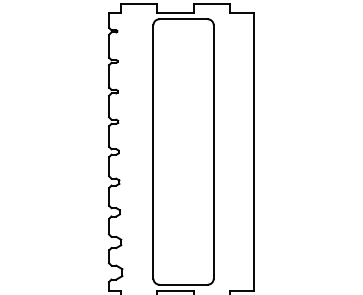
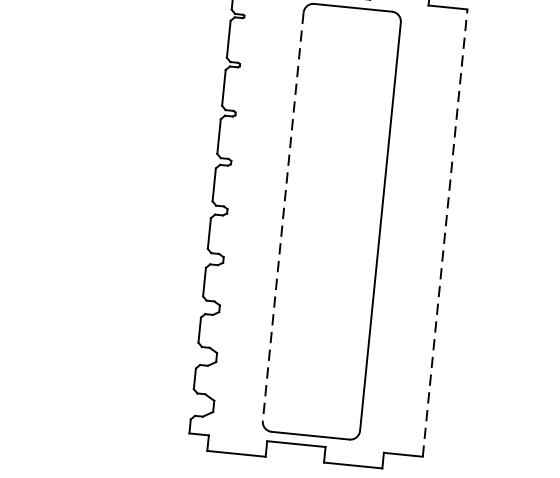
line: (153, 152) -> (283, 217), solid -> dashed
line: (253, 152) -> (444, 233), solid -> dashed

